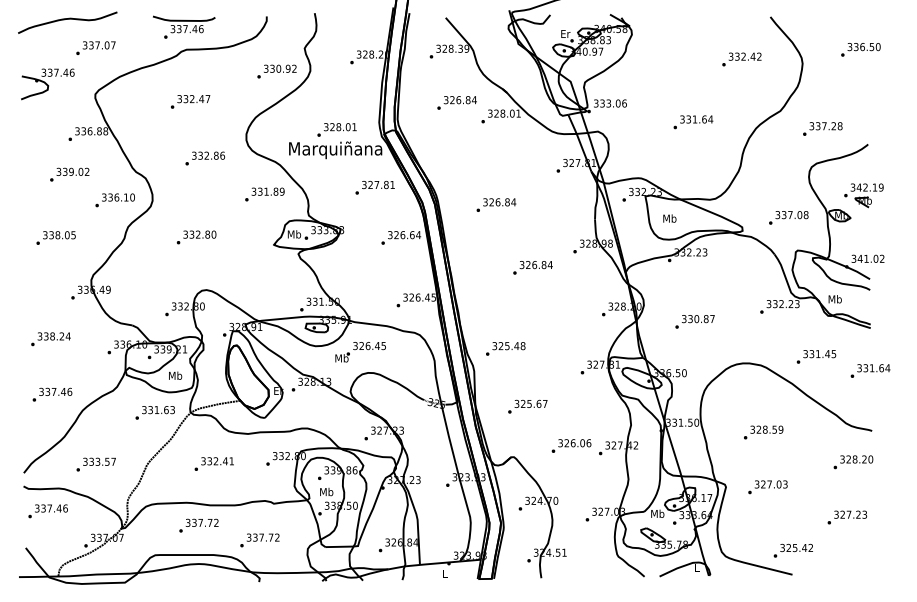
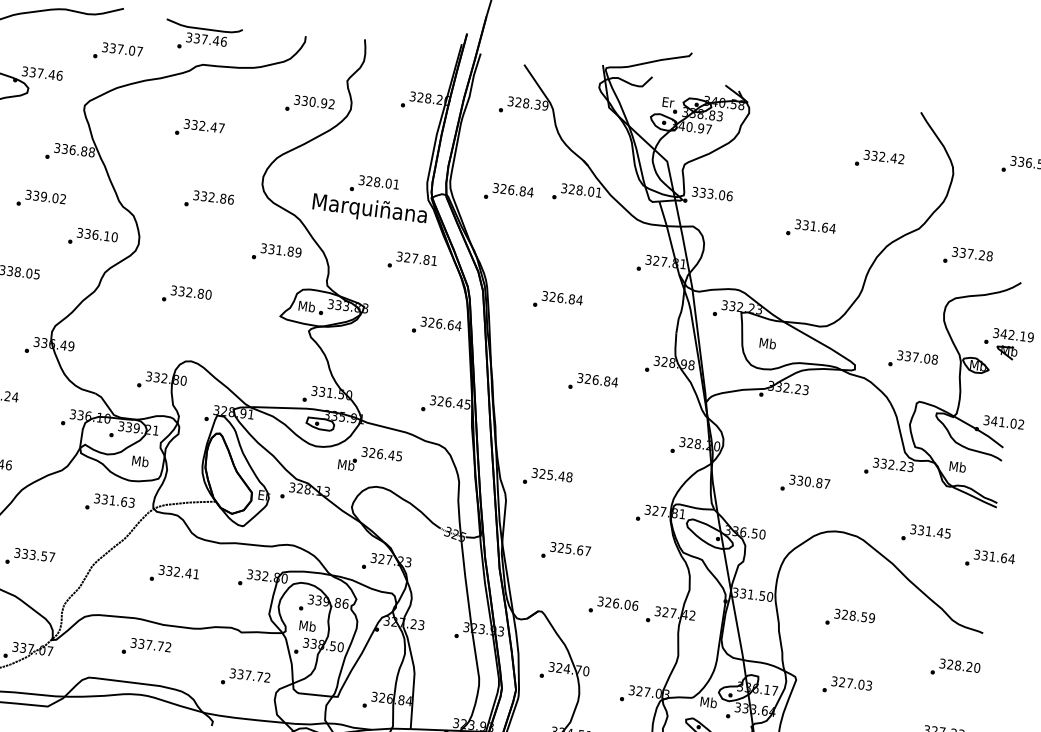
text: (95, 47) -> (117, 51), moved
text: (456, 102) -> (508, 192), moved
text: (694, 321) -> (804, 484), moved
text: (259, 540) -> (245, 678), moved

